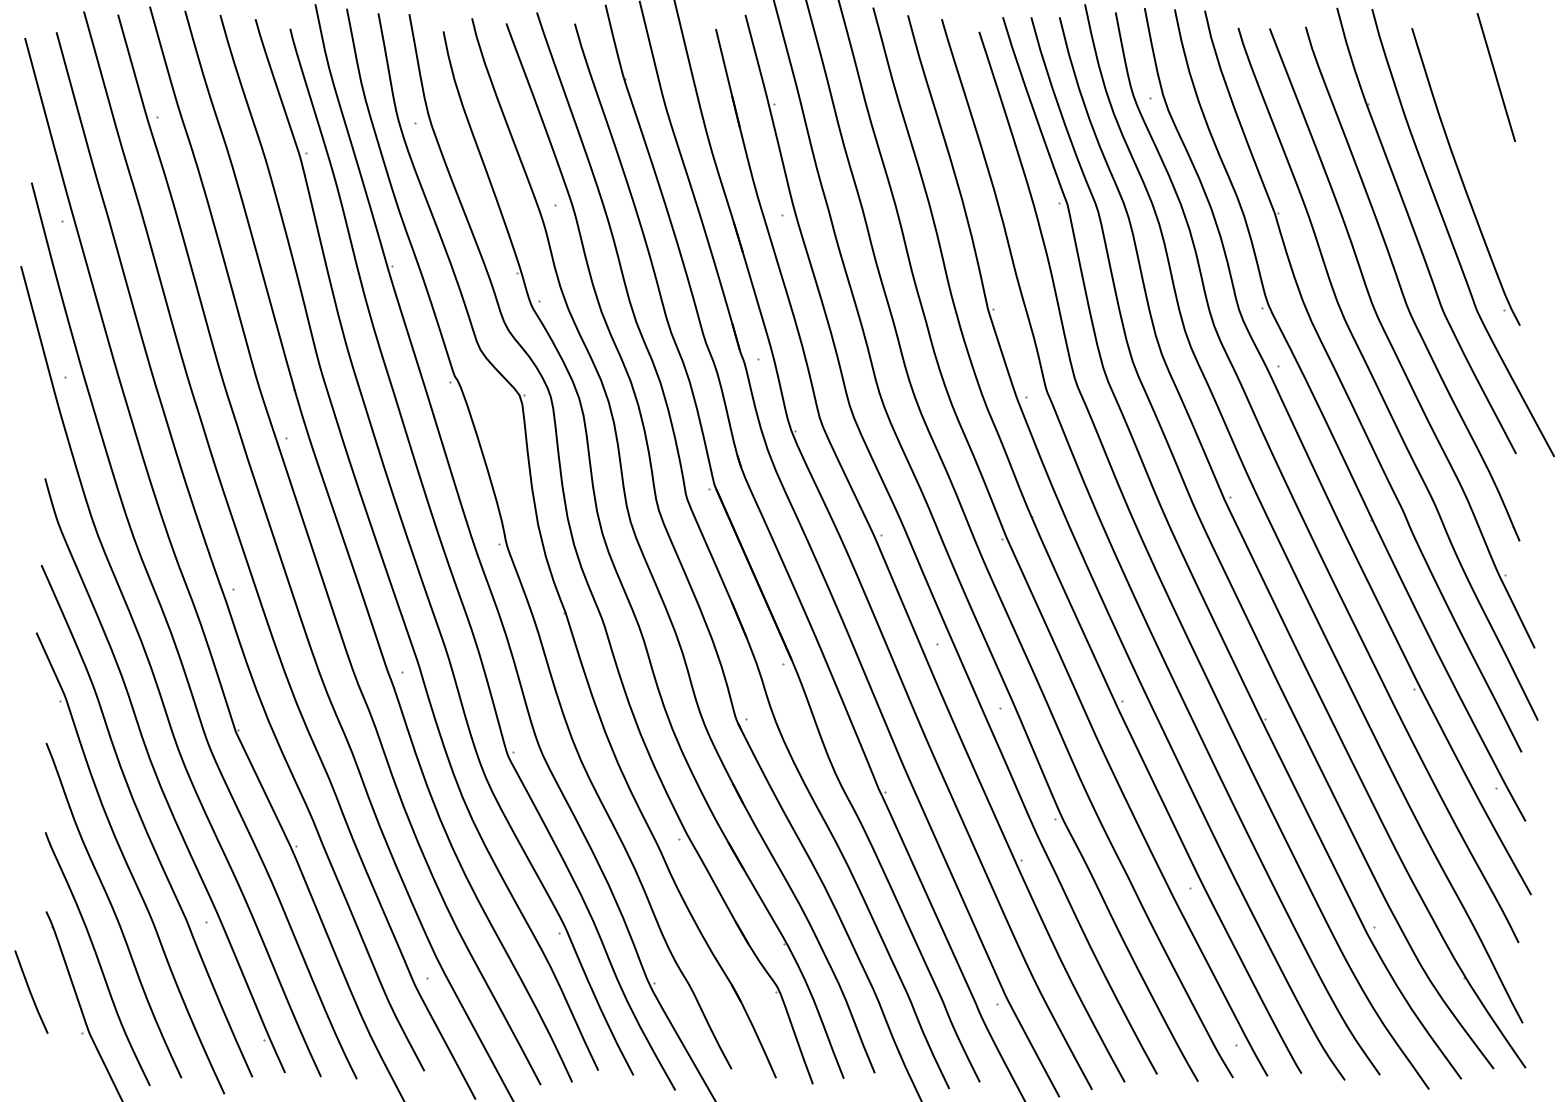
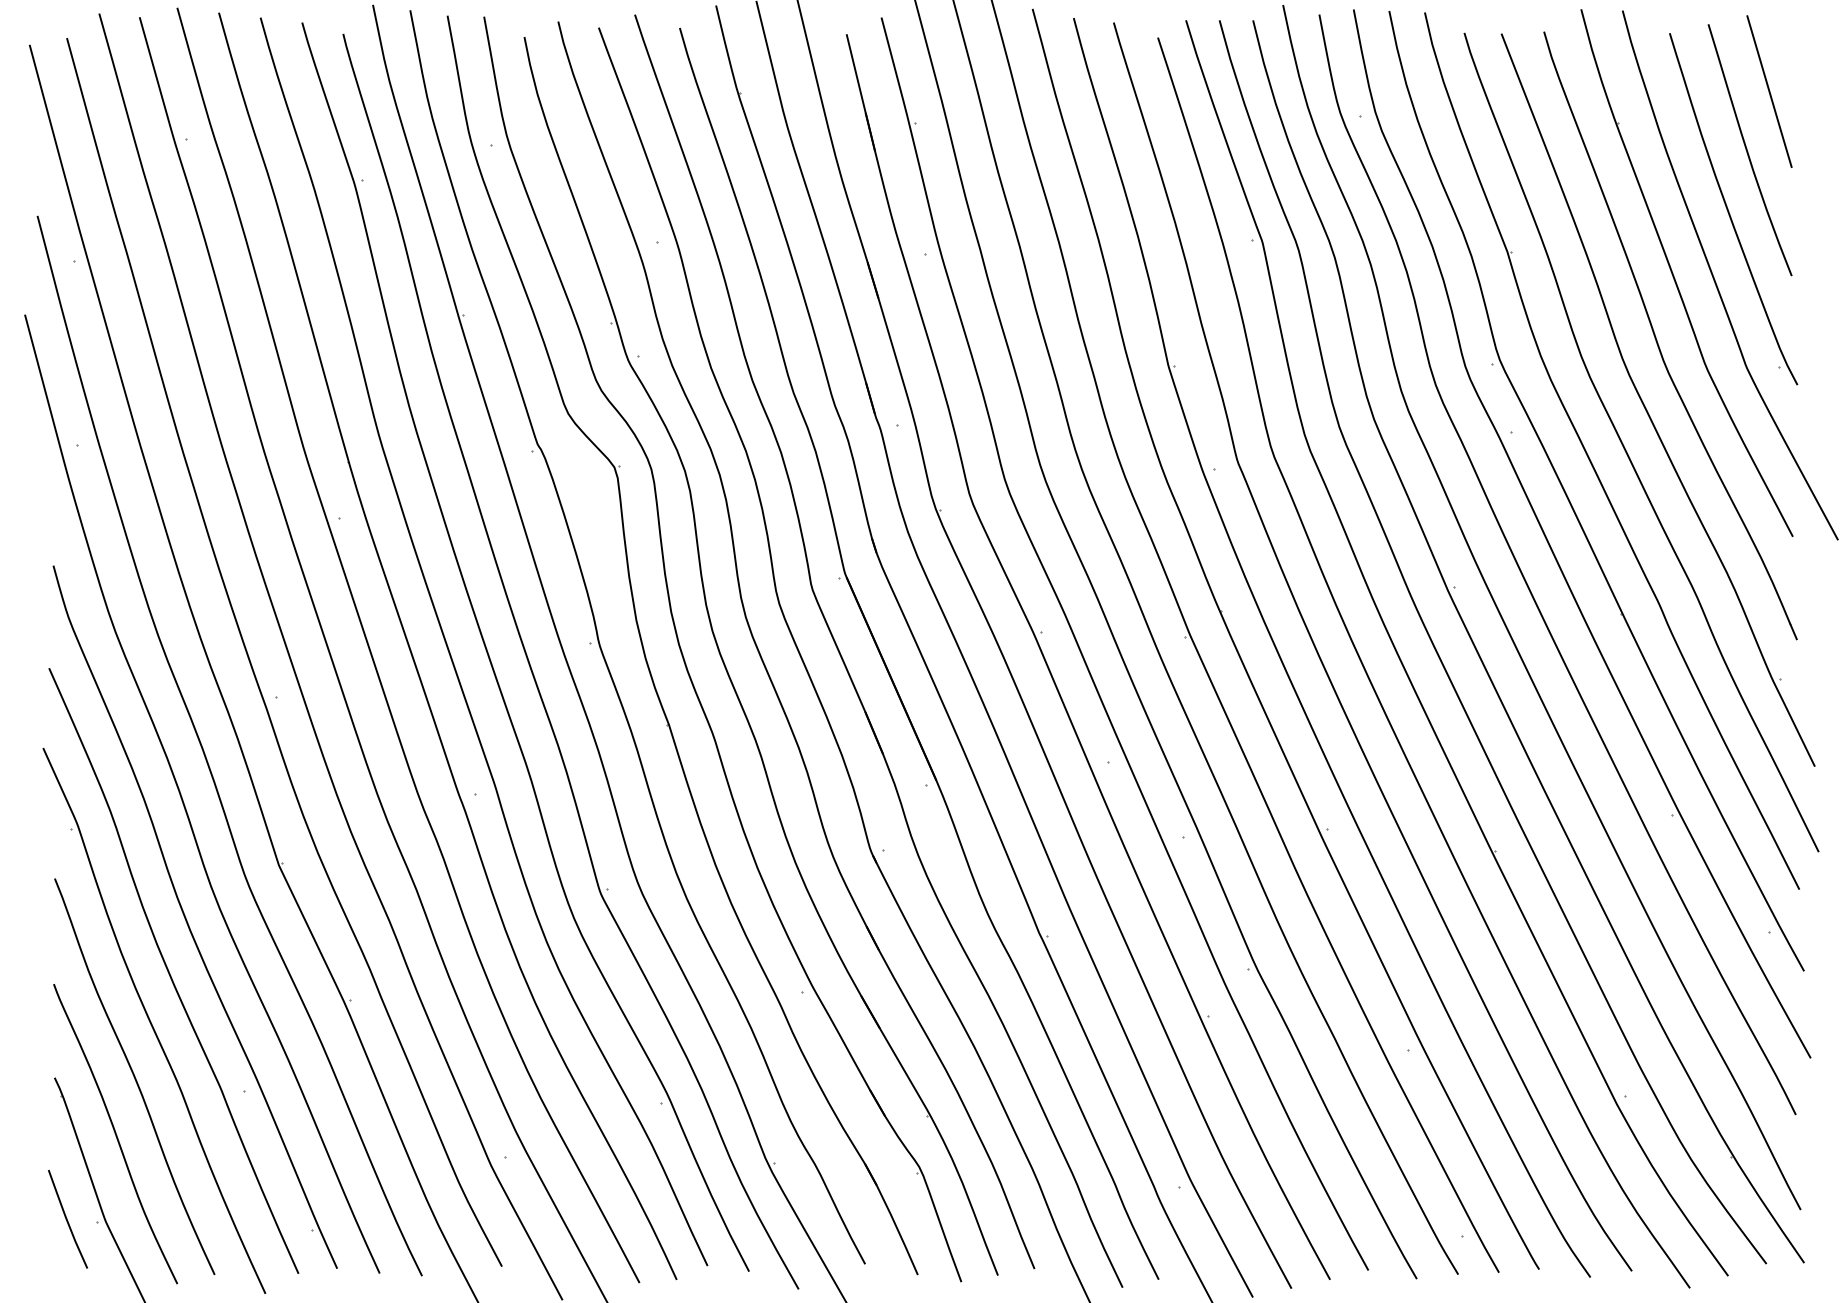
curve: (1478, 127) -> (1748, 150), added
line: (30, 991) -> (66, 1218), moved

